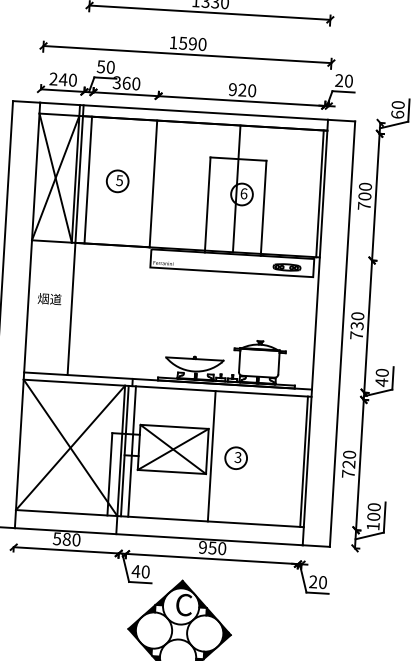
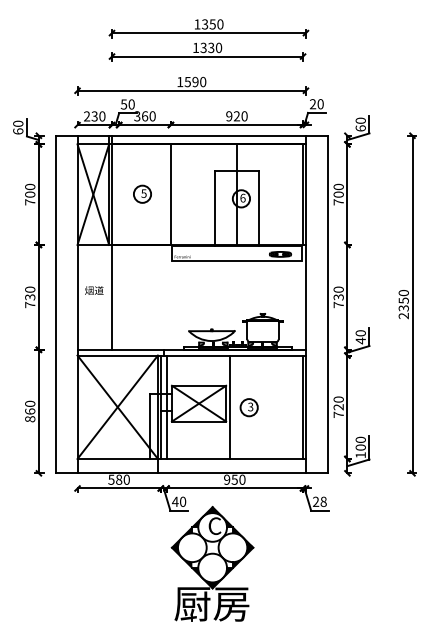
text: (63, 79) -> (94, 116), 240 -> 230
line: (88, 179) -> (119, 194), removed
text: (322, 582) -> (323, 501), 20 -> 28

